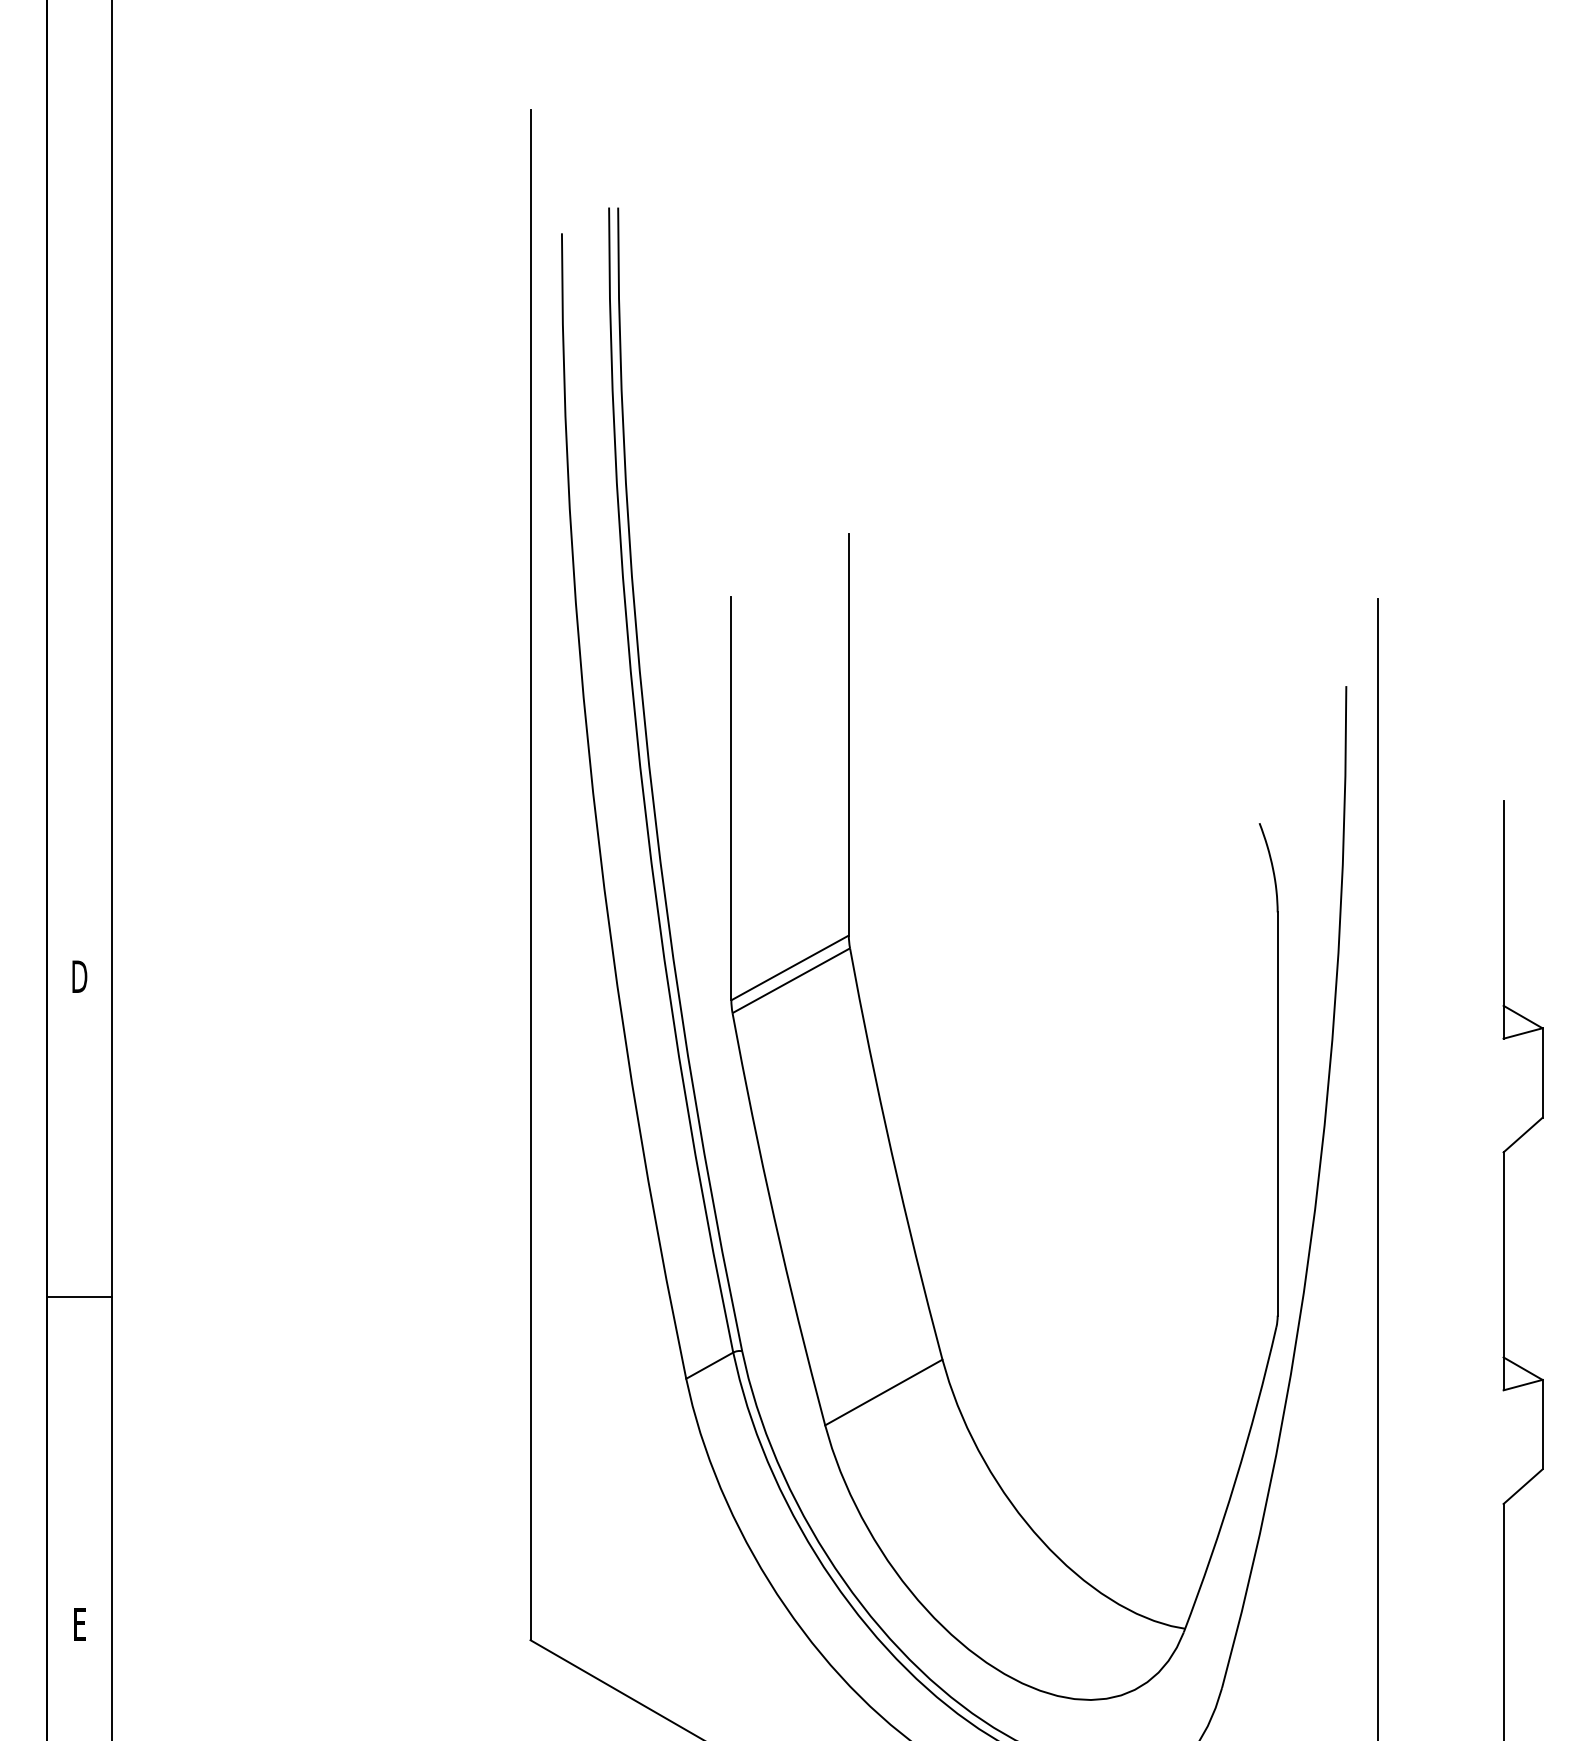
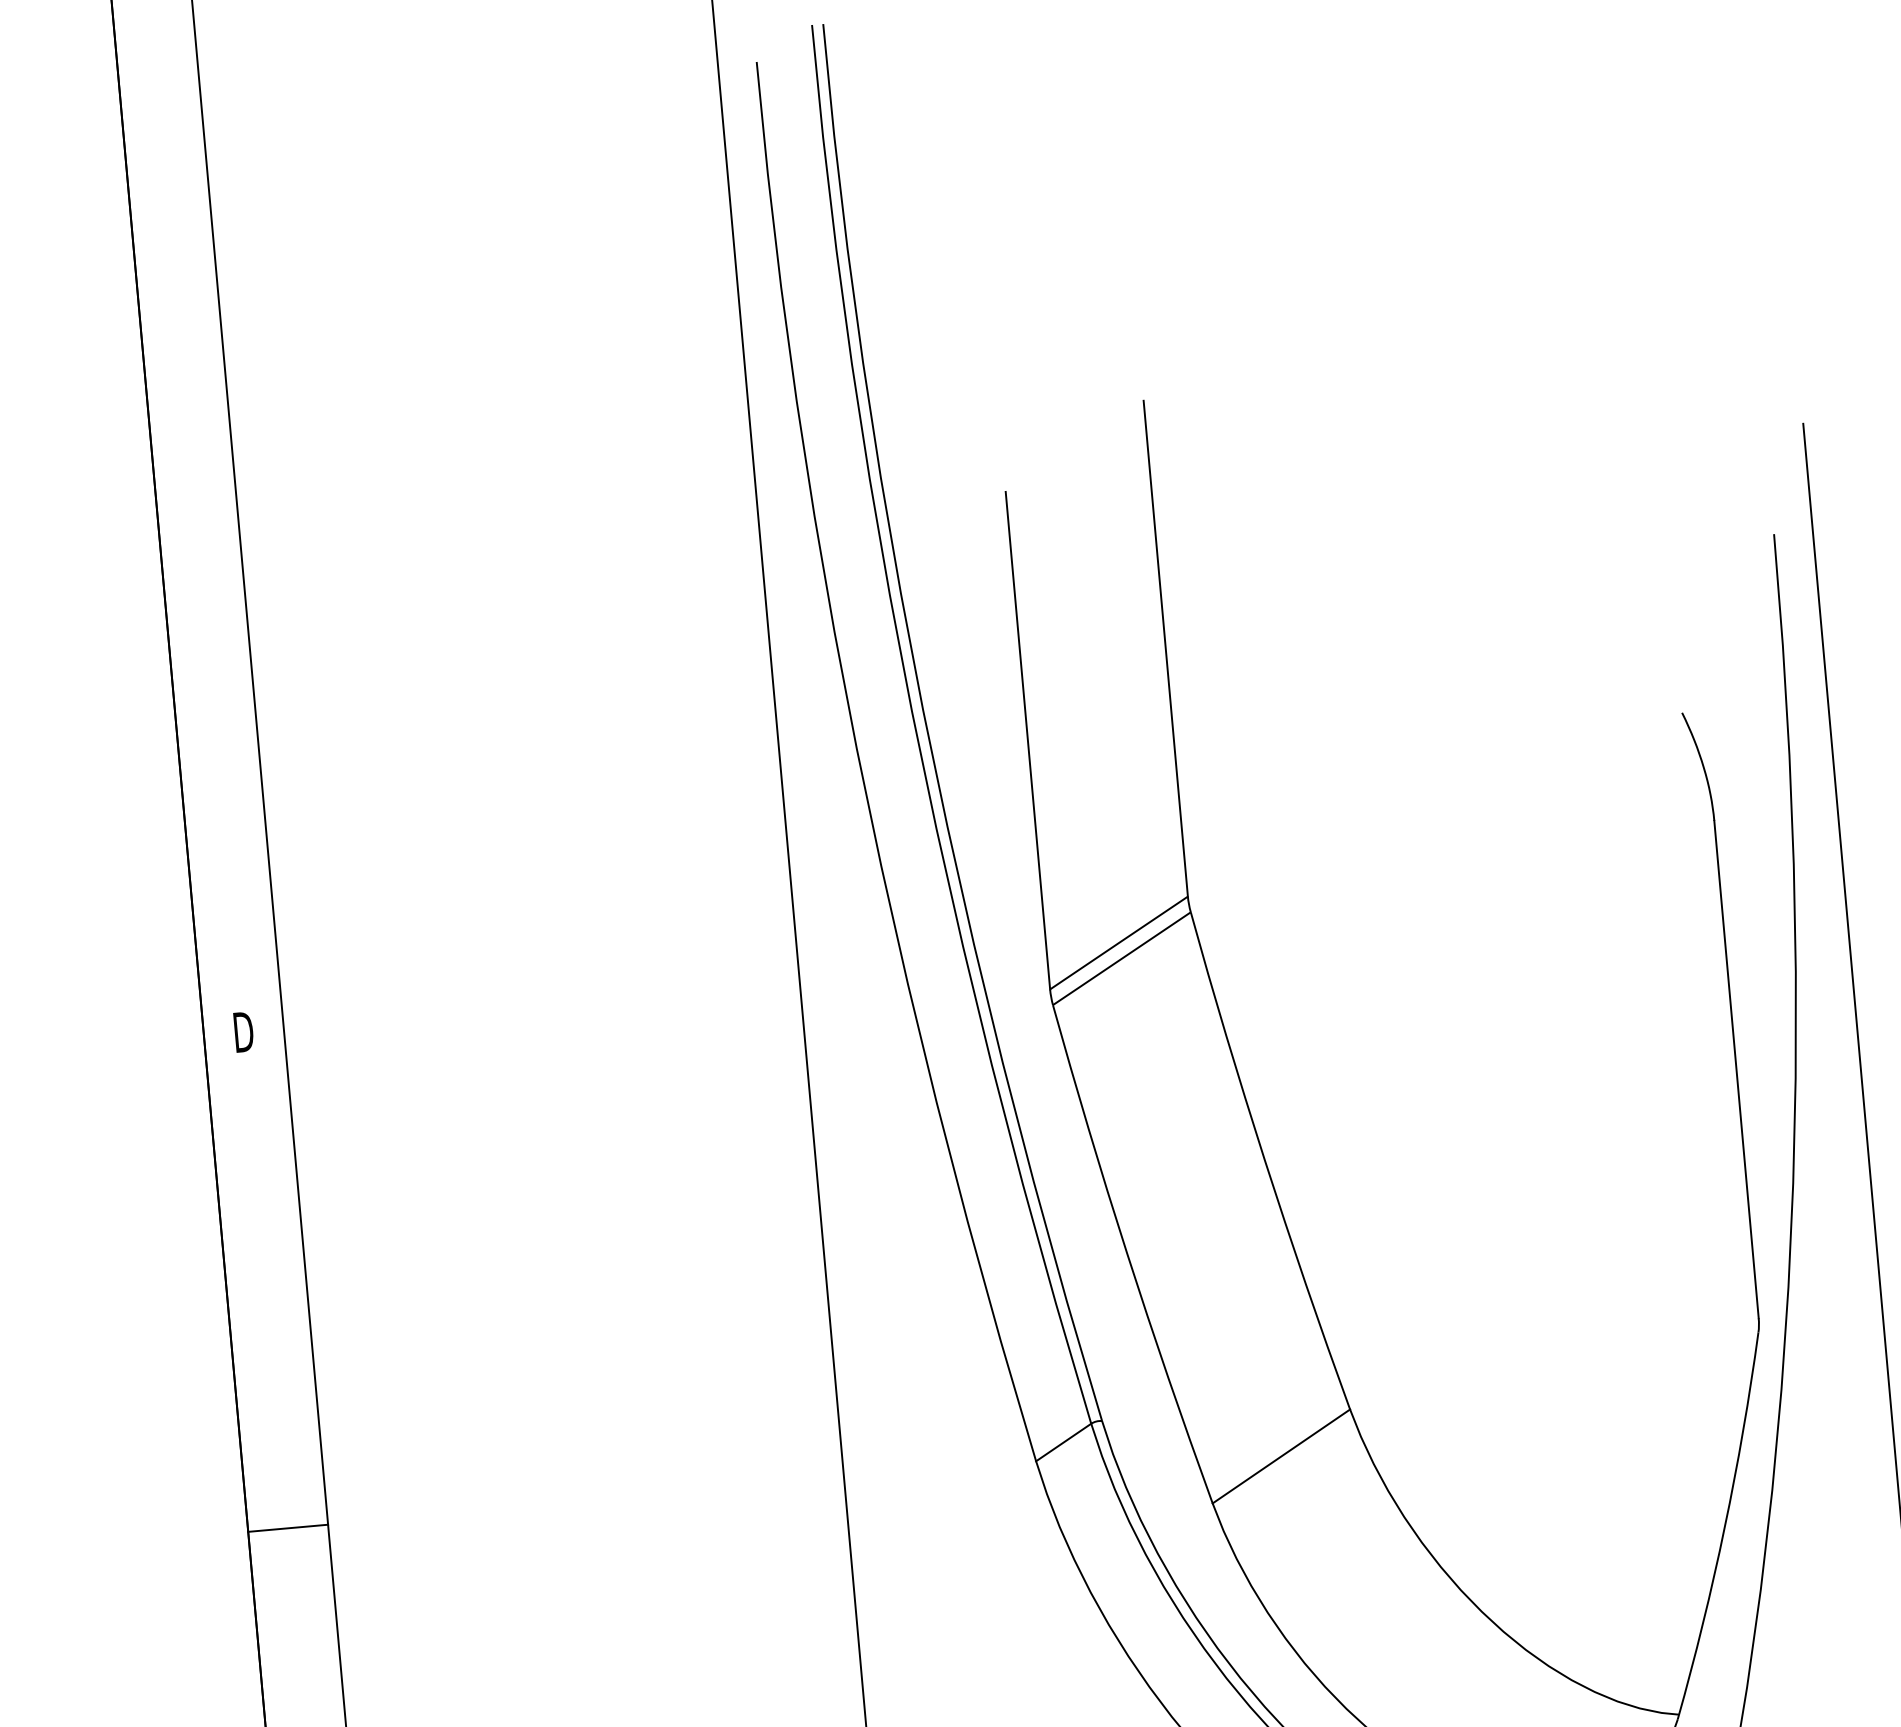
line: (79, 1297) -> (287, 1528), moved

